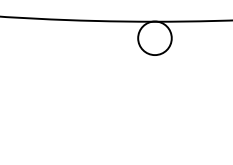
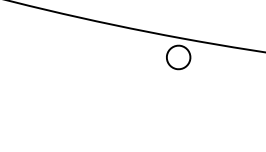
circle: (154, 38) -> (178, 57), size x0.6

